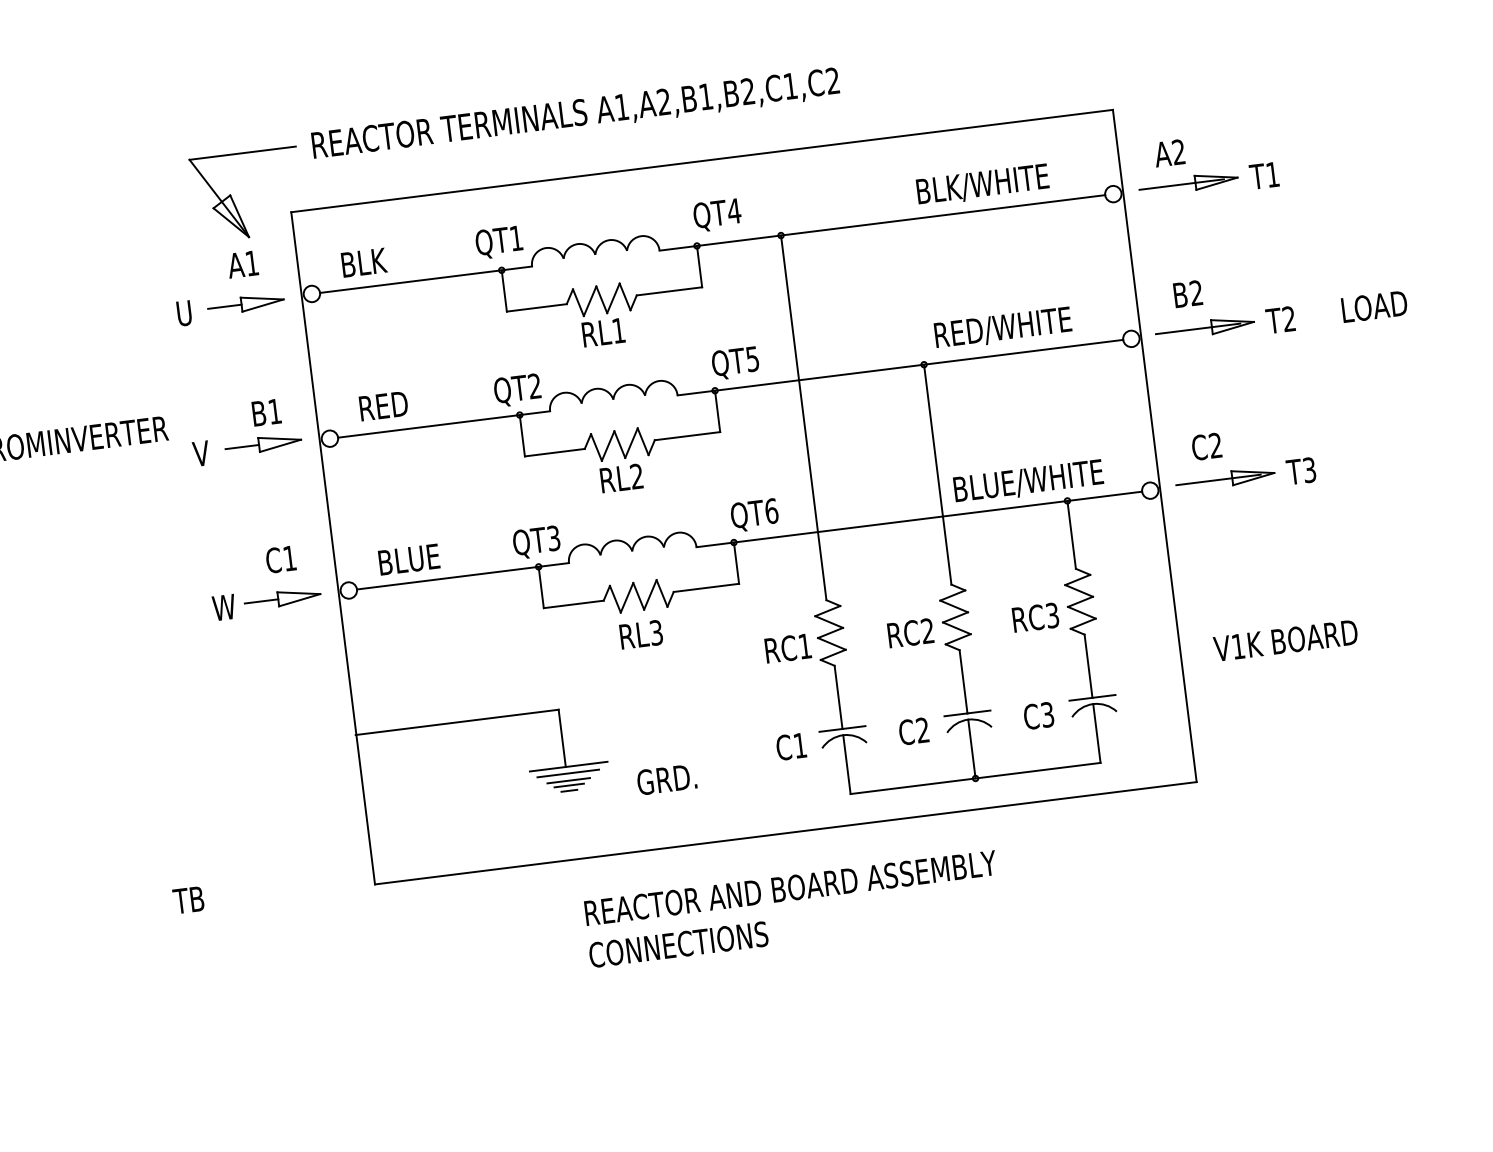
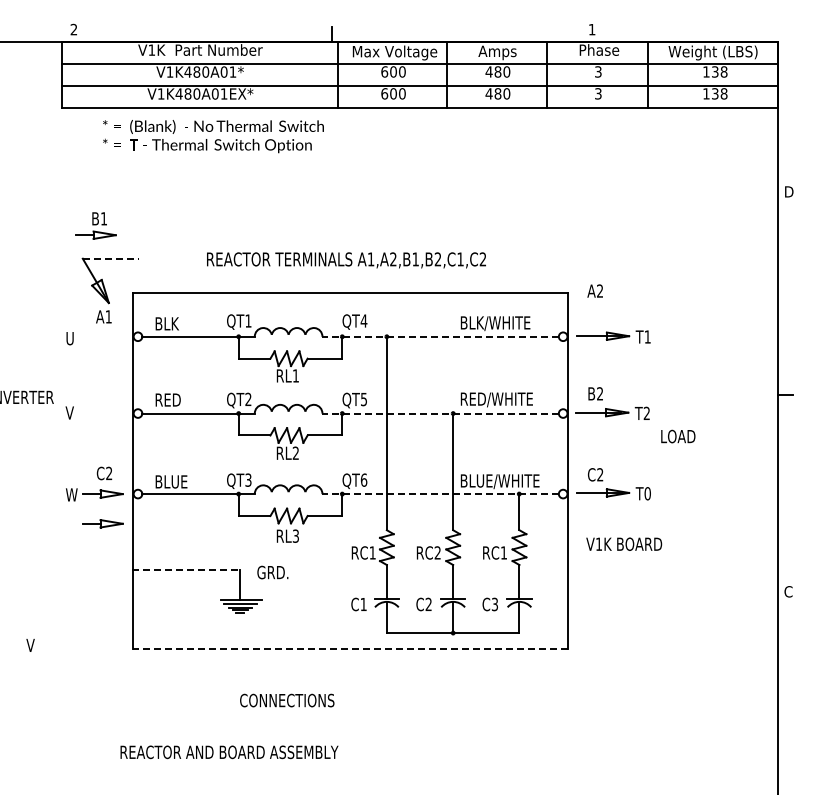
text: (575, 115) -> (346, 260), moved
line: (243, 152) -> (111, 258), solid -> dashed
text: (1168, 152) -> (594, 290), moved
line: (882, 222) -> (440, 336), solid -> dashed
part: (245, 303) -> (102, 523), moved
text: (1374, 306) -> (678, 436), moved
line: (900, 367) -> (440, 413), solid -> dashed
part: (260, 426) -> (95, 225), moved
text: (1309, 469) -> (647, 493), T3 -> T0
line: (919, 520) -> (440, 494), solid -> dashed
text: (290, 556) -> (109, 472), C1 -> C2
text: (1051, 614) -> (503, 552), RC3 -> RC1
text: (1286, 639) -> (624, 543), moved
line: (458, 723) -> (186, 570), solid -> dashed
text: (666, 779) -> (272, 572), moved
line: (785, 833) -> (350, 649), solid -> dashed
text: (790, 888) -> (229, 752), moved
text: (187, 898) -> (33, 644), TB -> V

